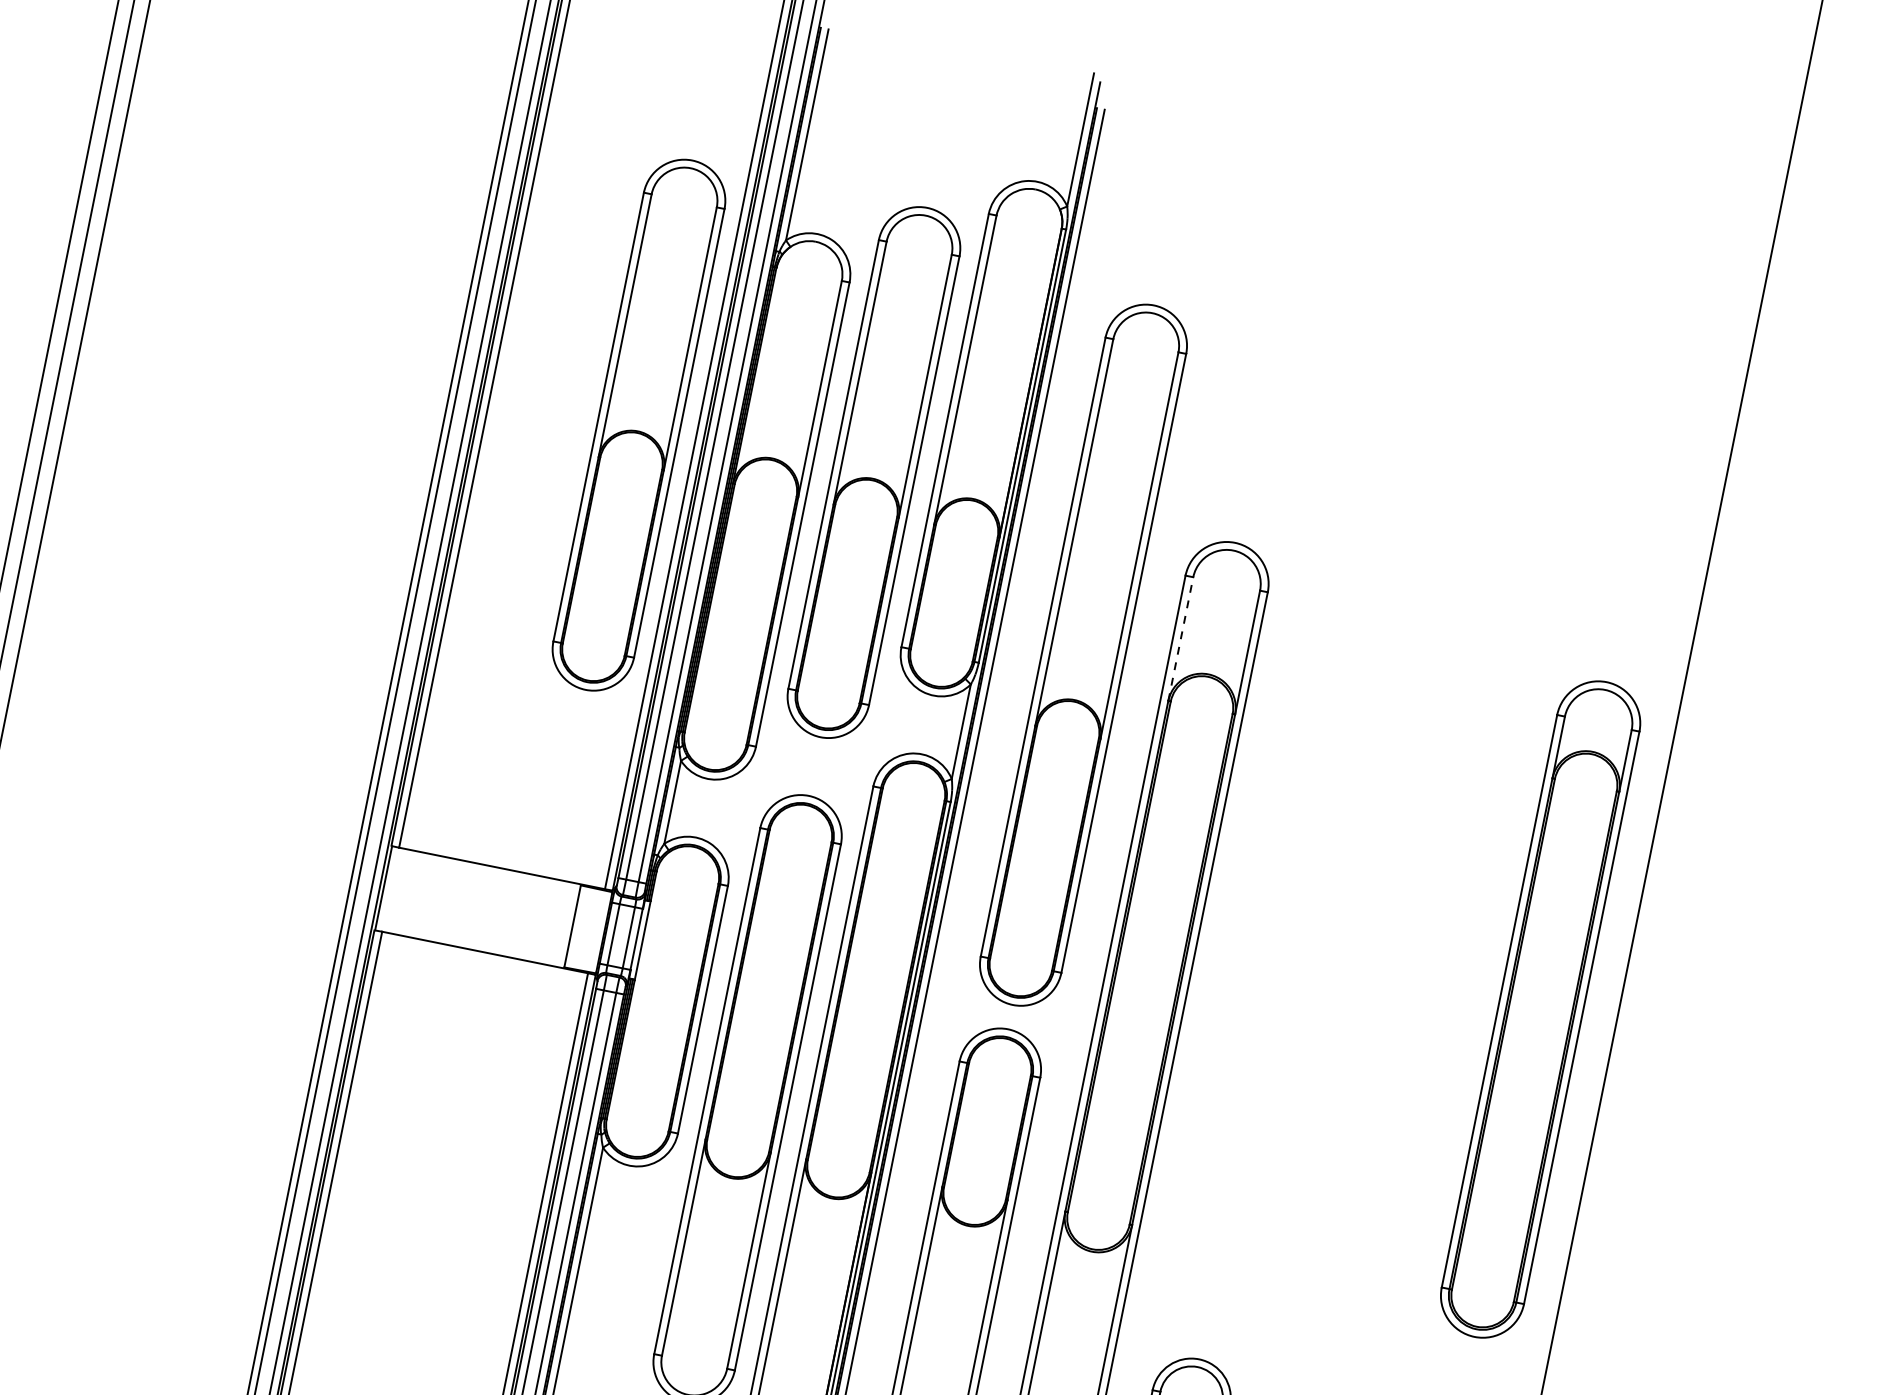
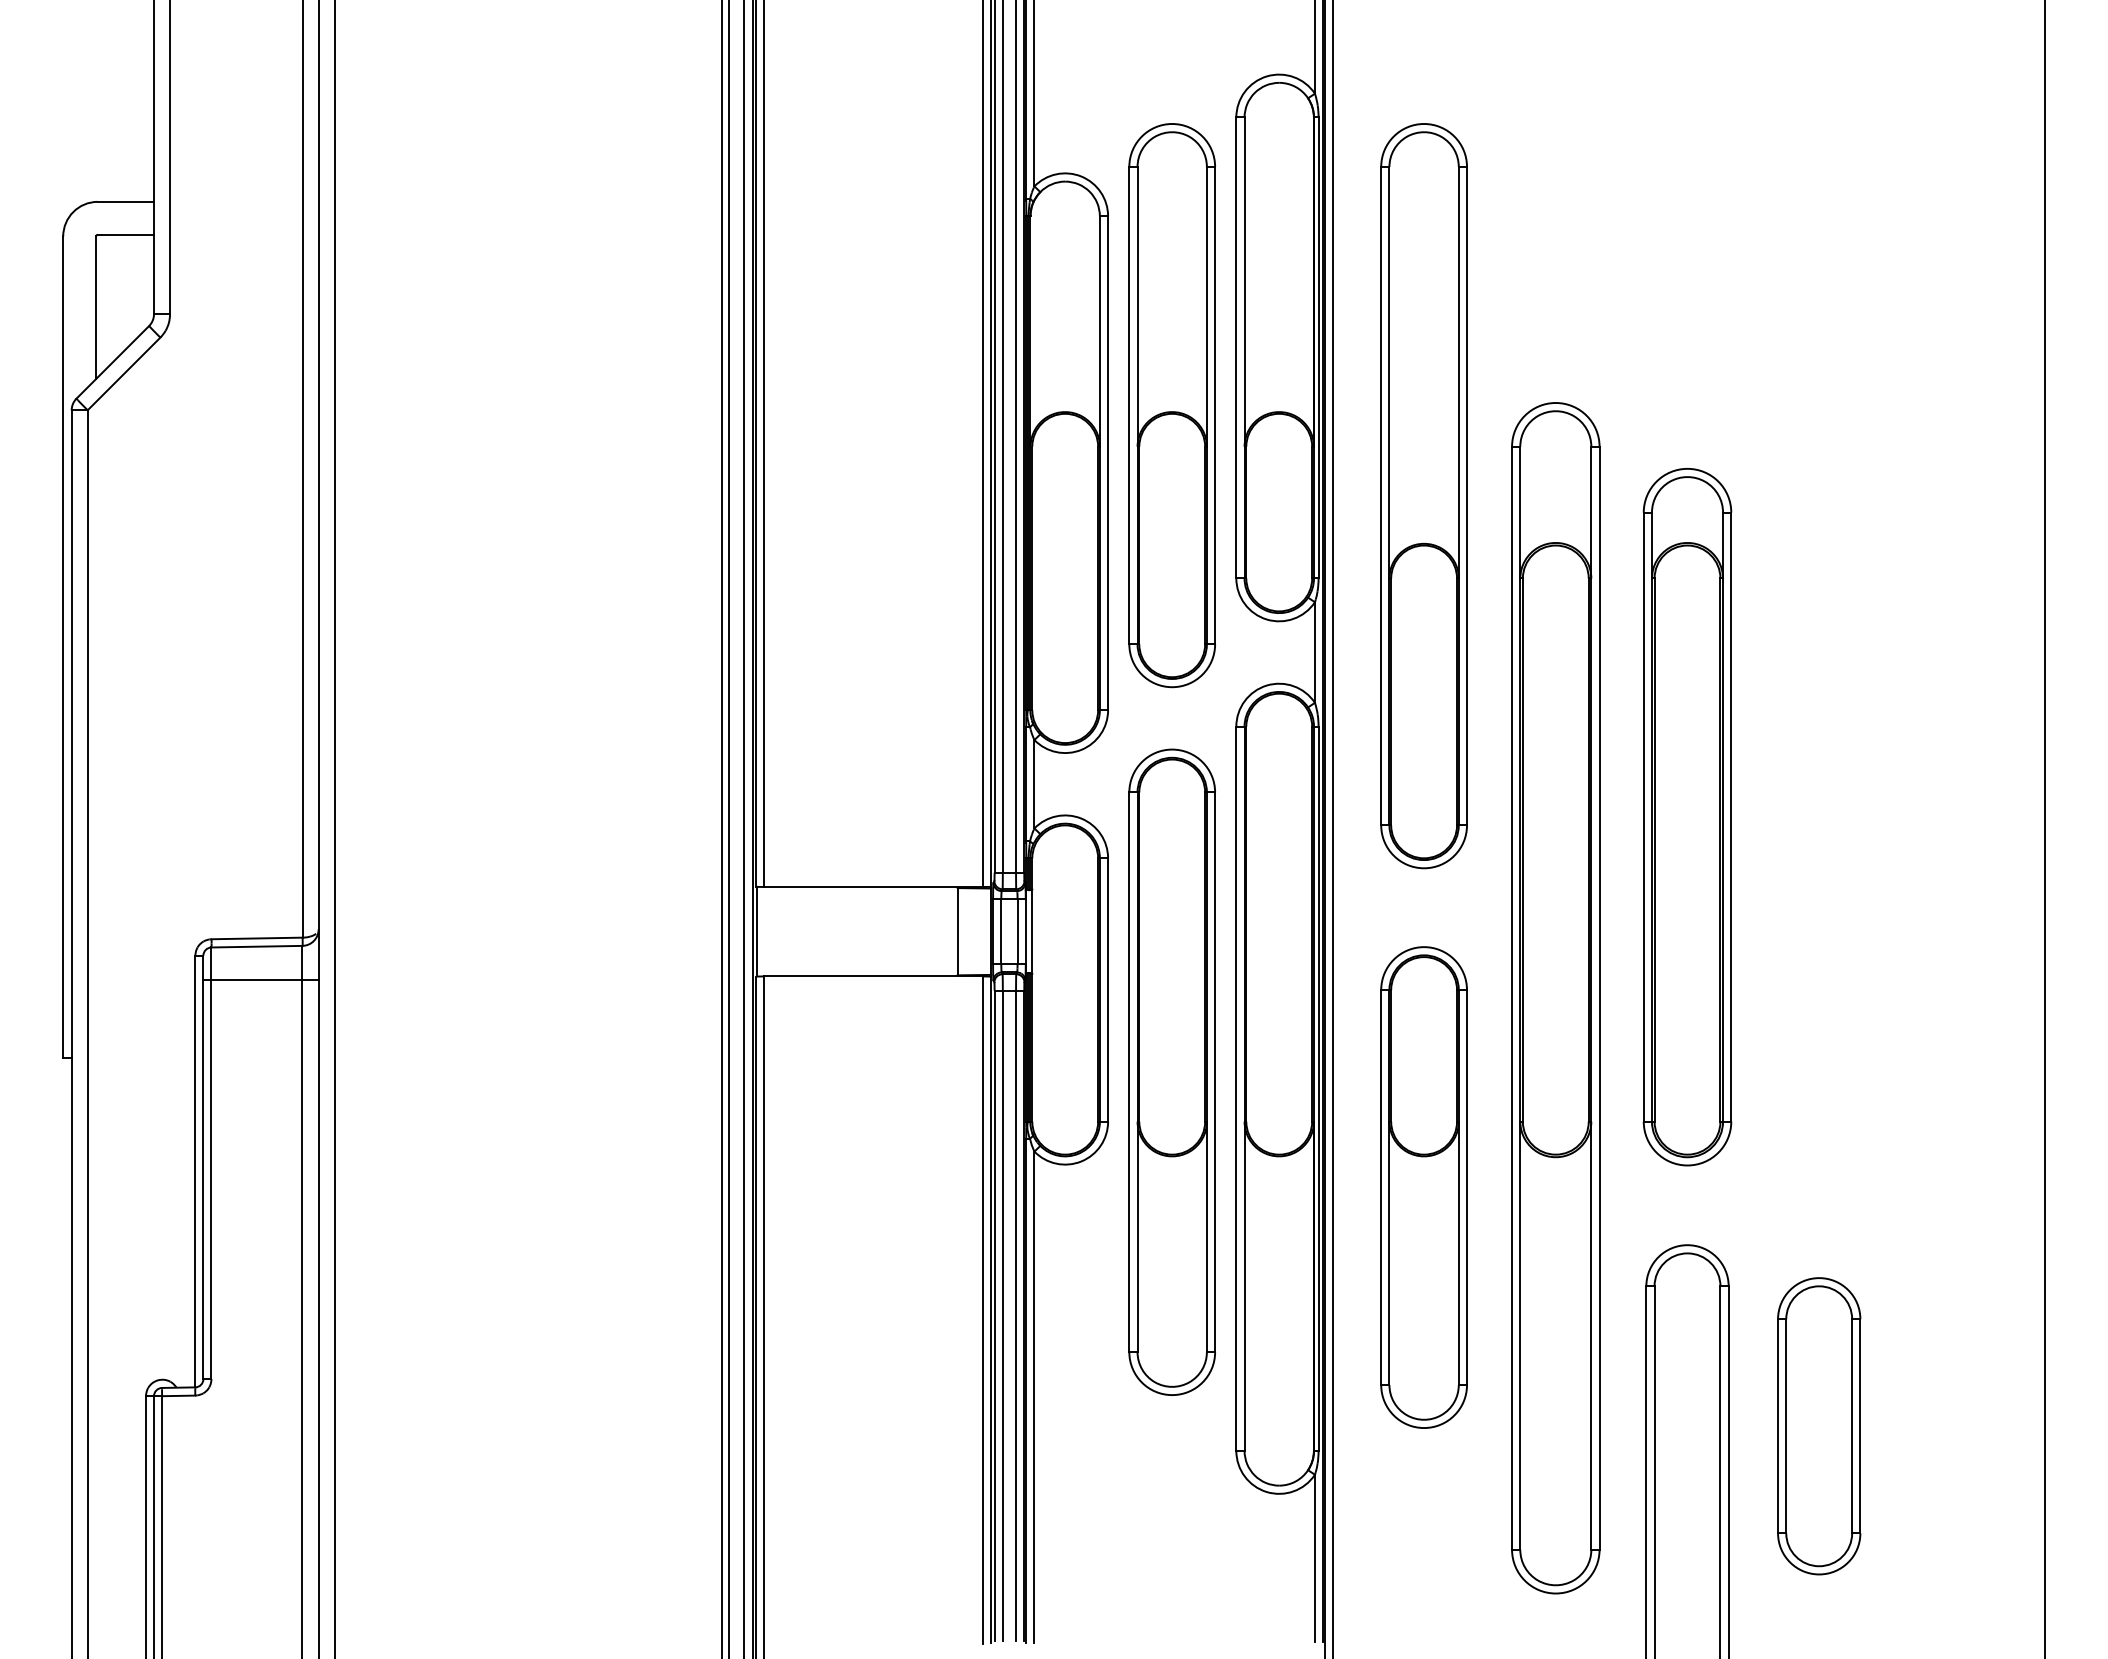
part: (638, 424) -> (921, 405), removed
line: (1181, 639) -> (1520, 512), dashed -> solid
part: (1082, 655) -> (1423, 496), moved
part: (1540, 1009) -> (1687, 817), moved

